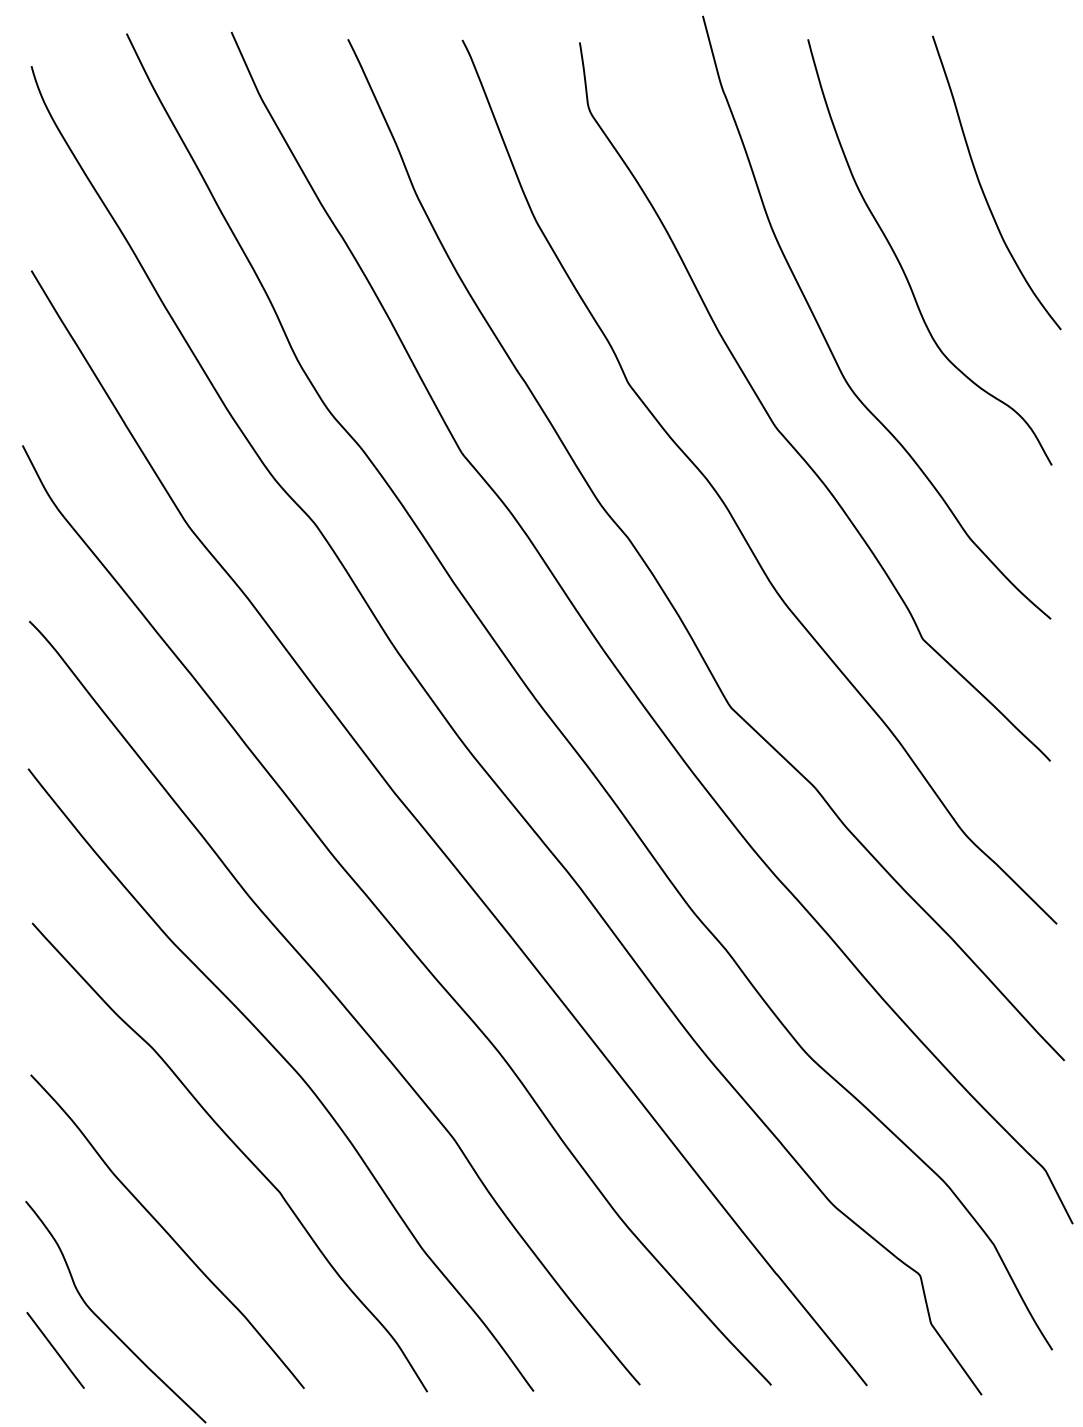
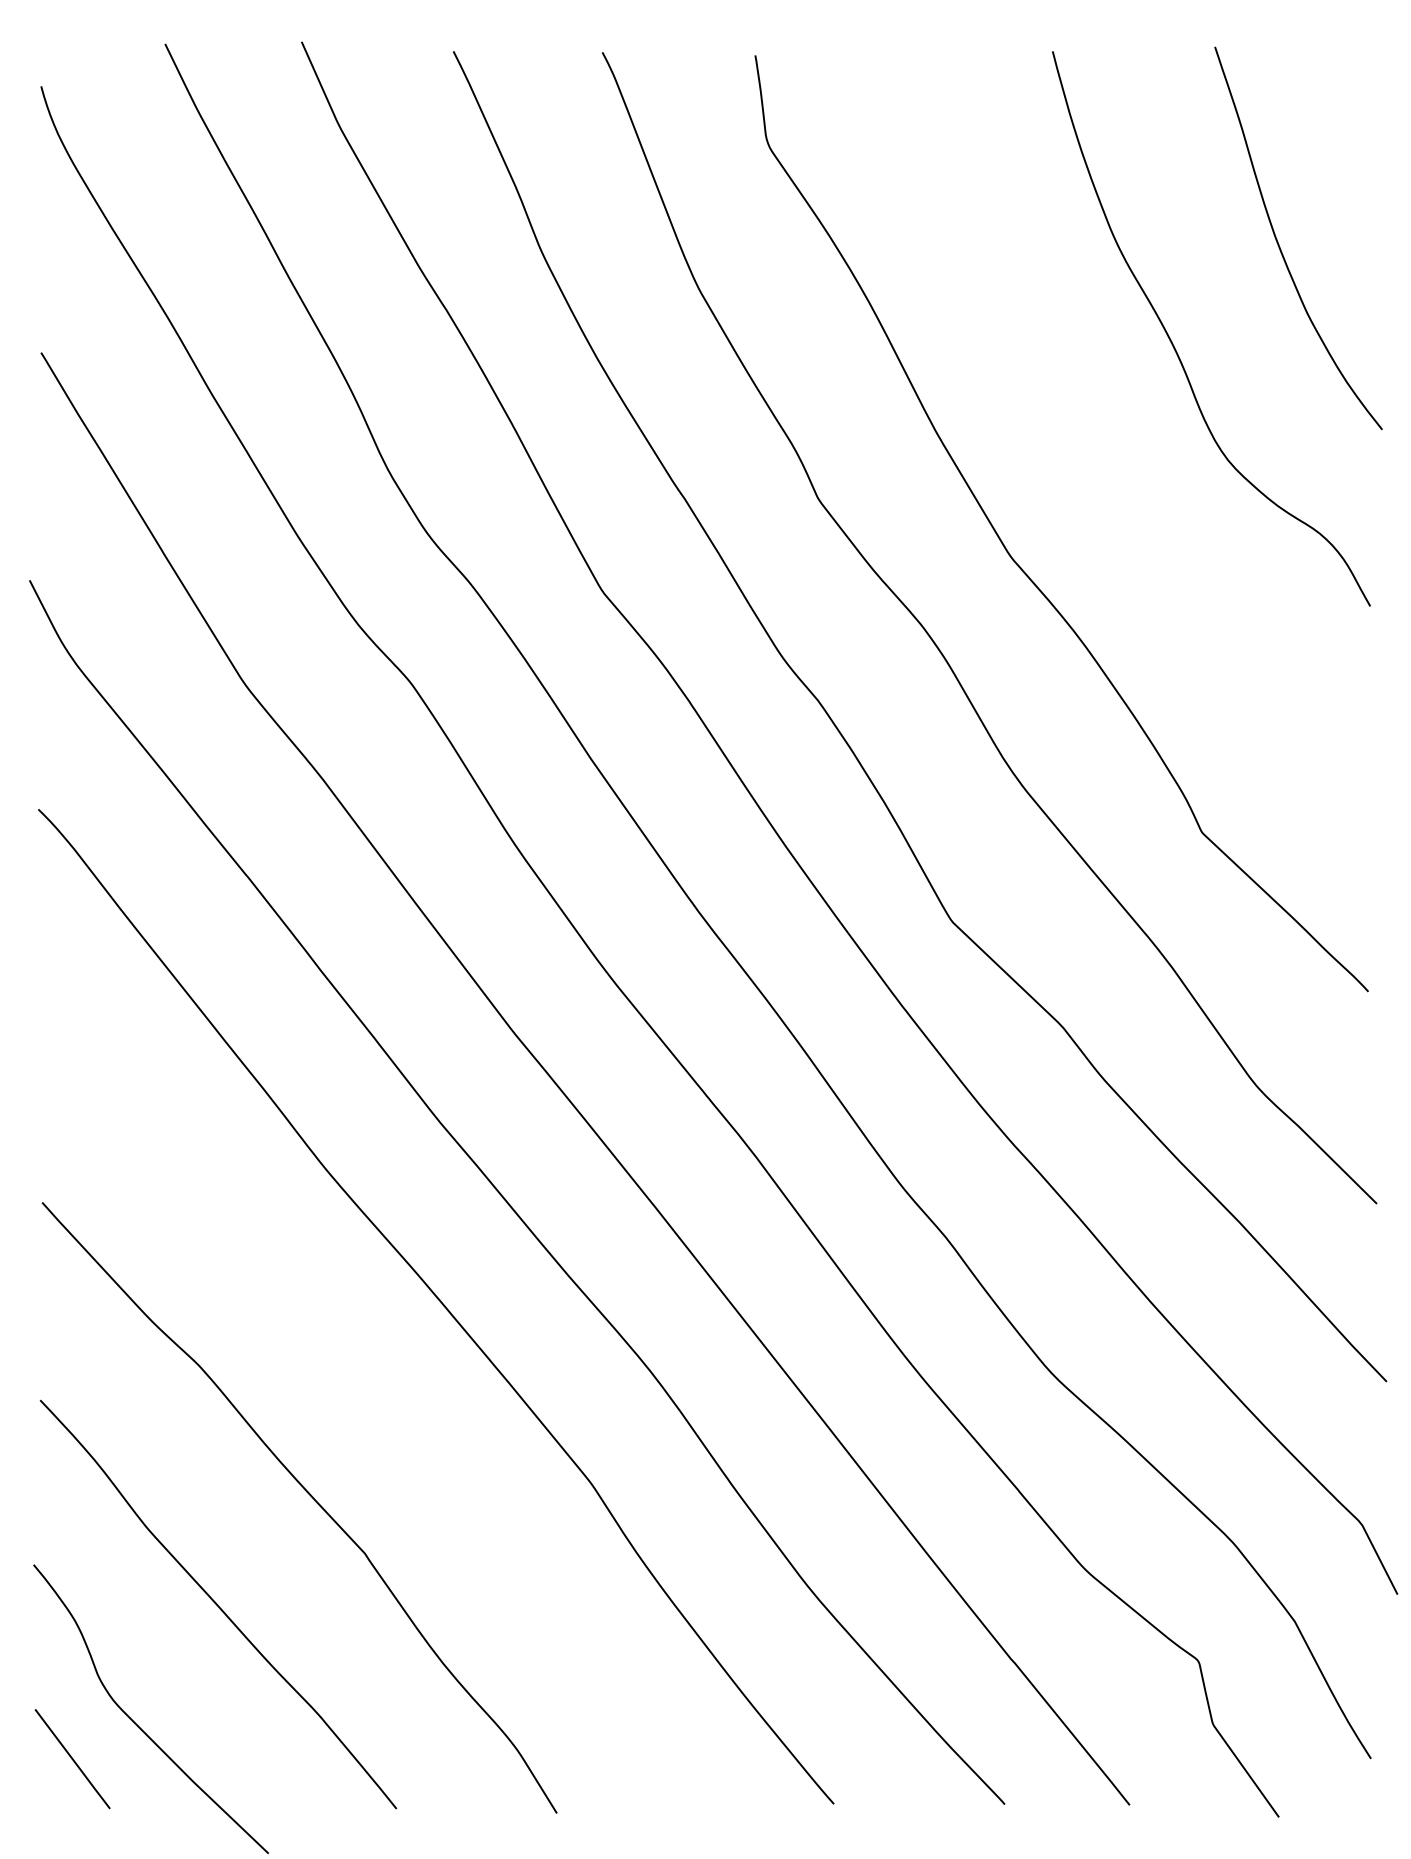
curve: (827, 341) -> (1078, 444), removed
curve: (293, 1070) -> (382, 1394), removed

